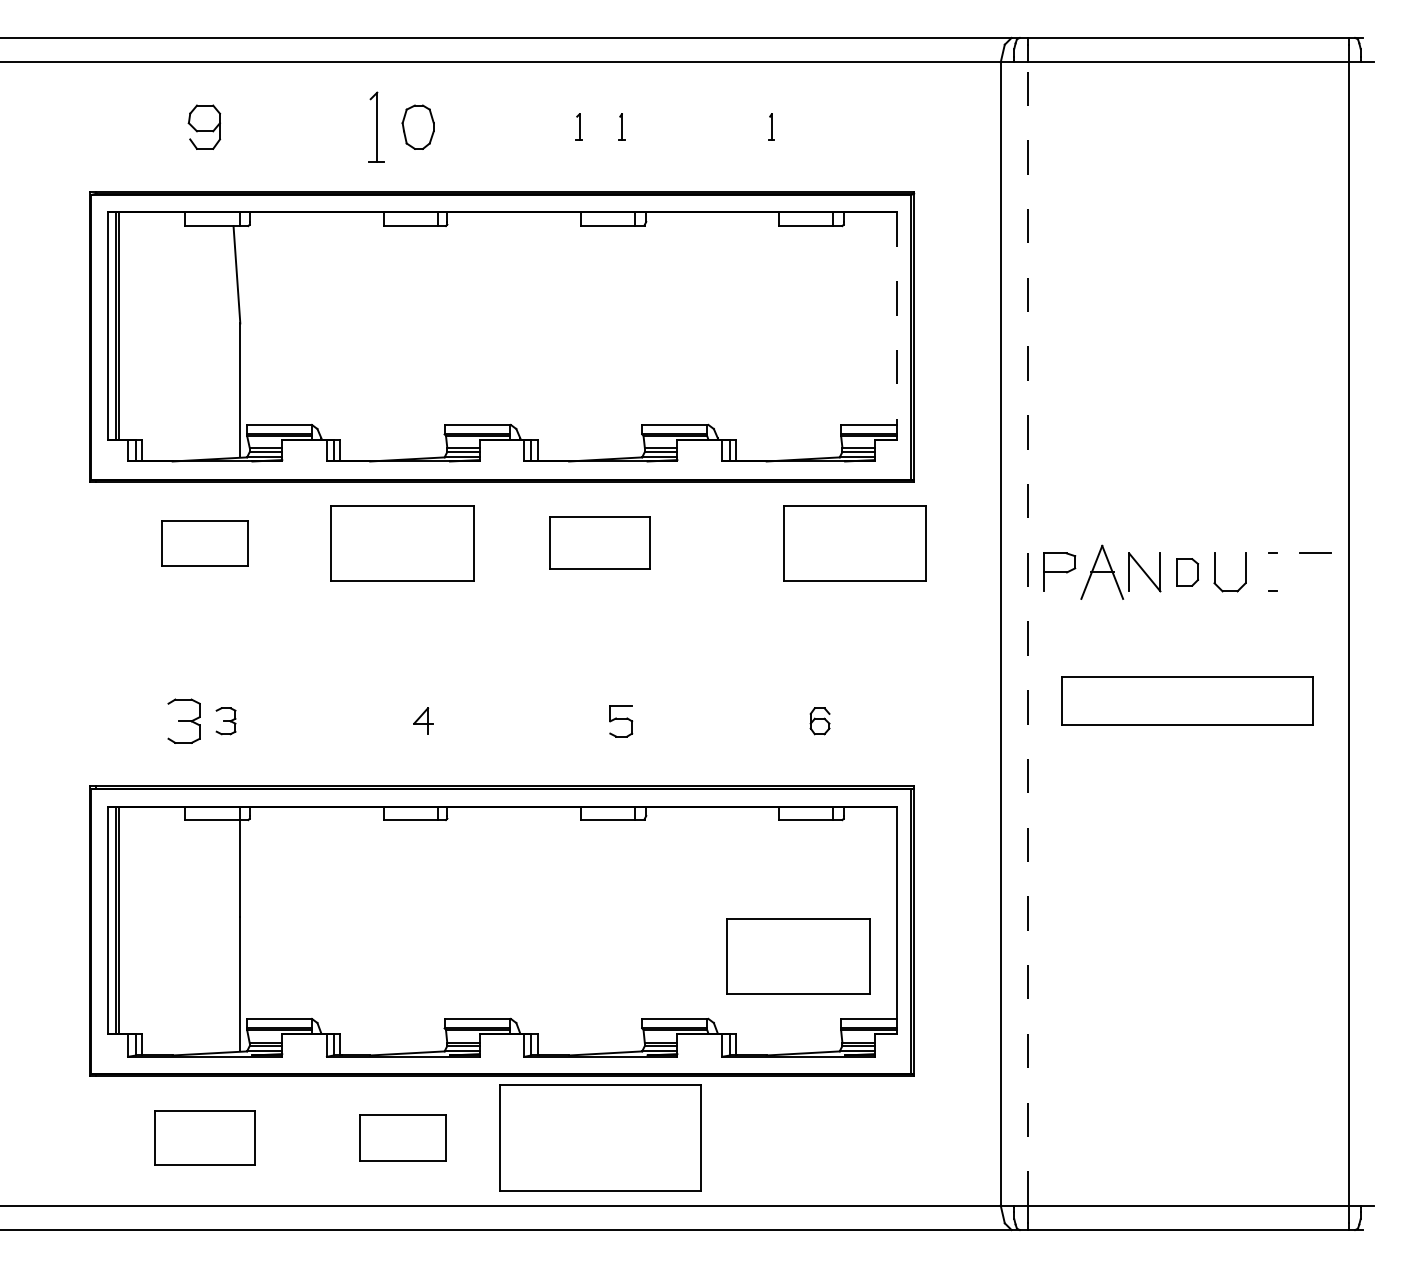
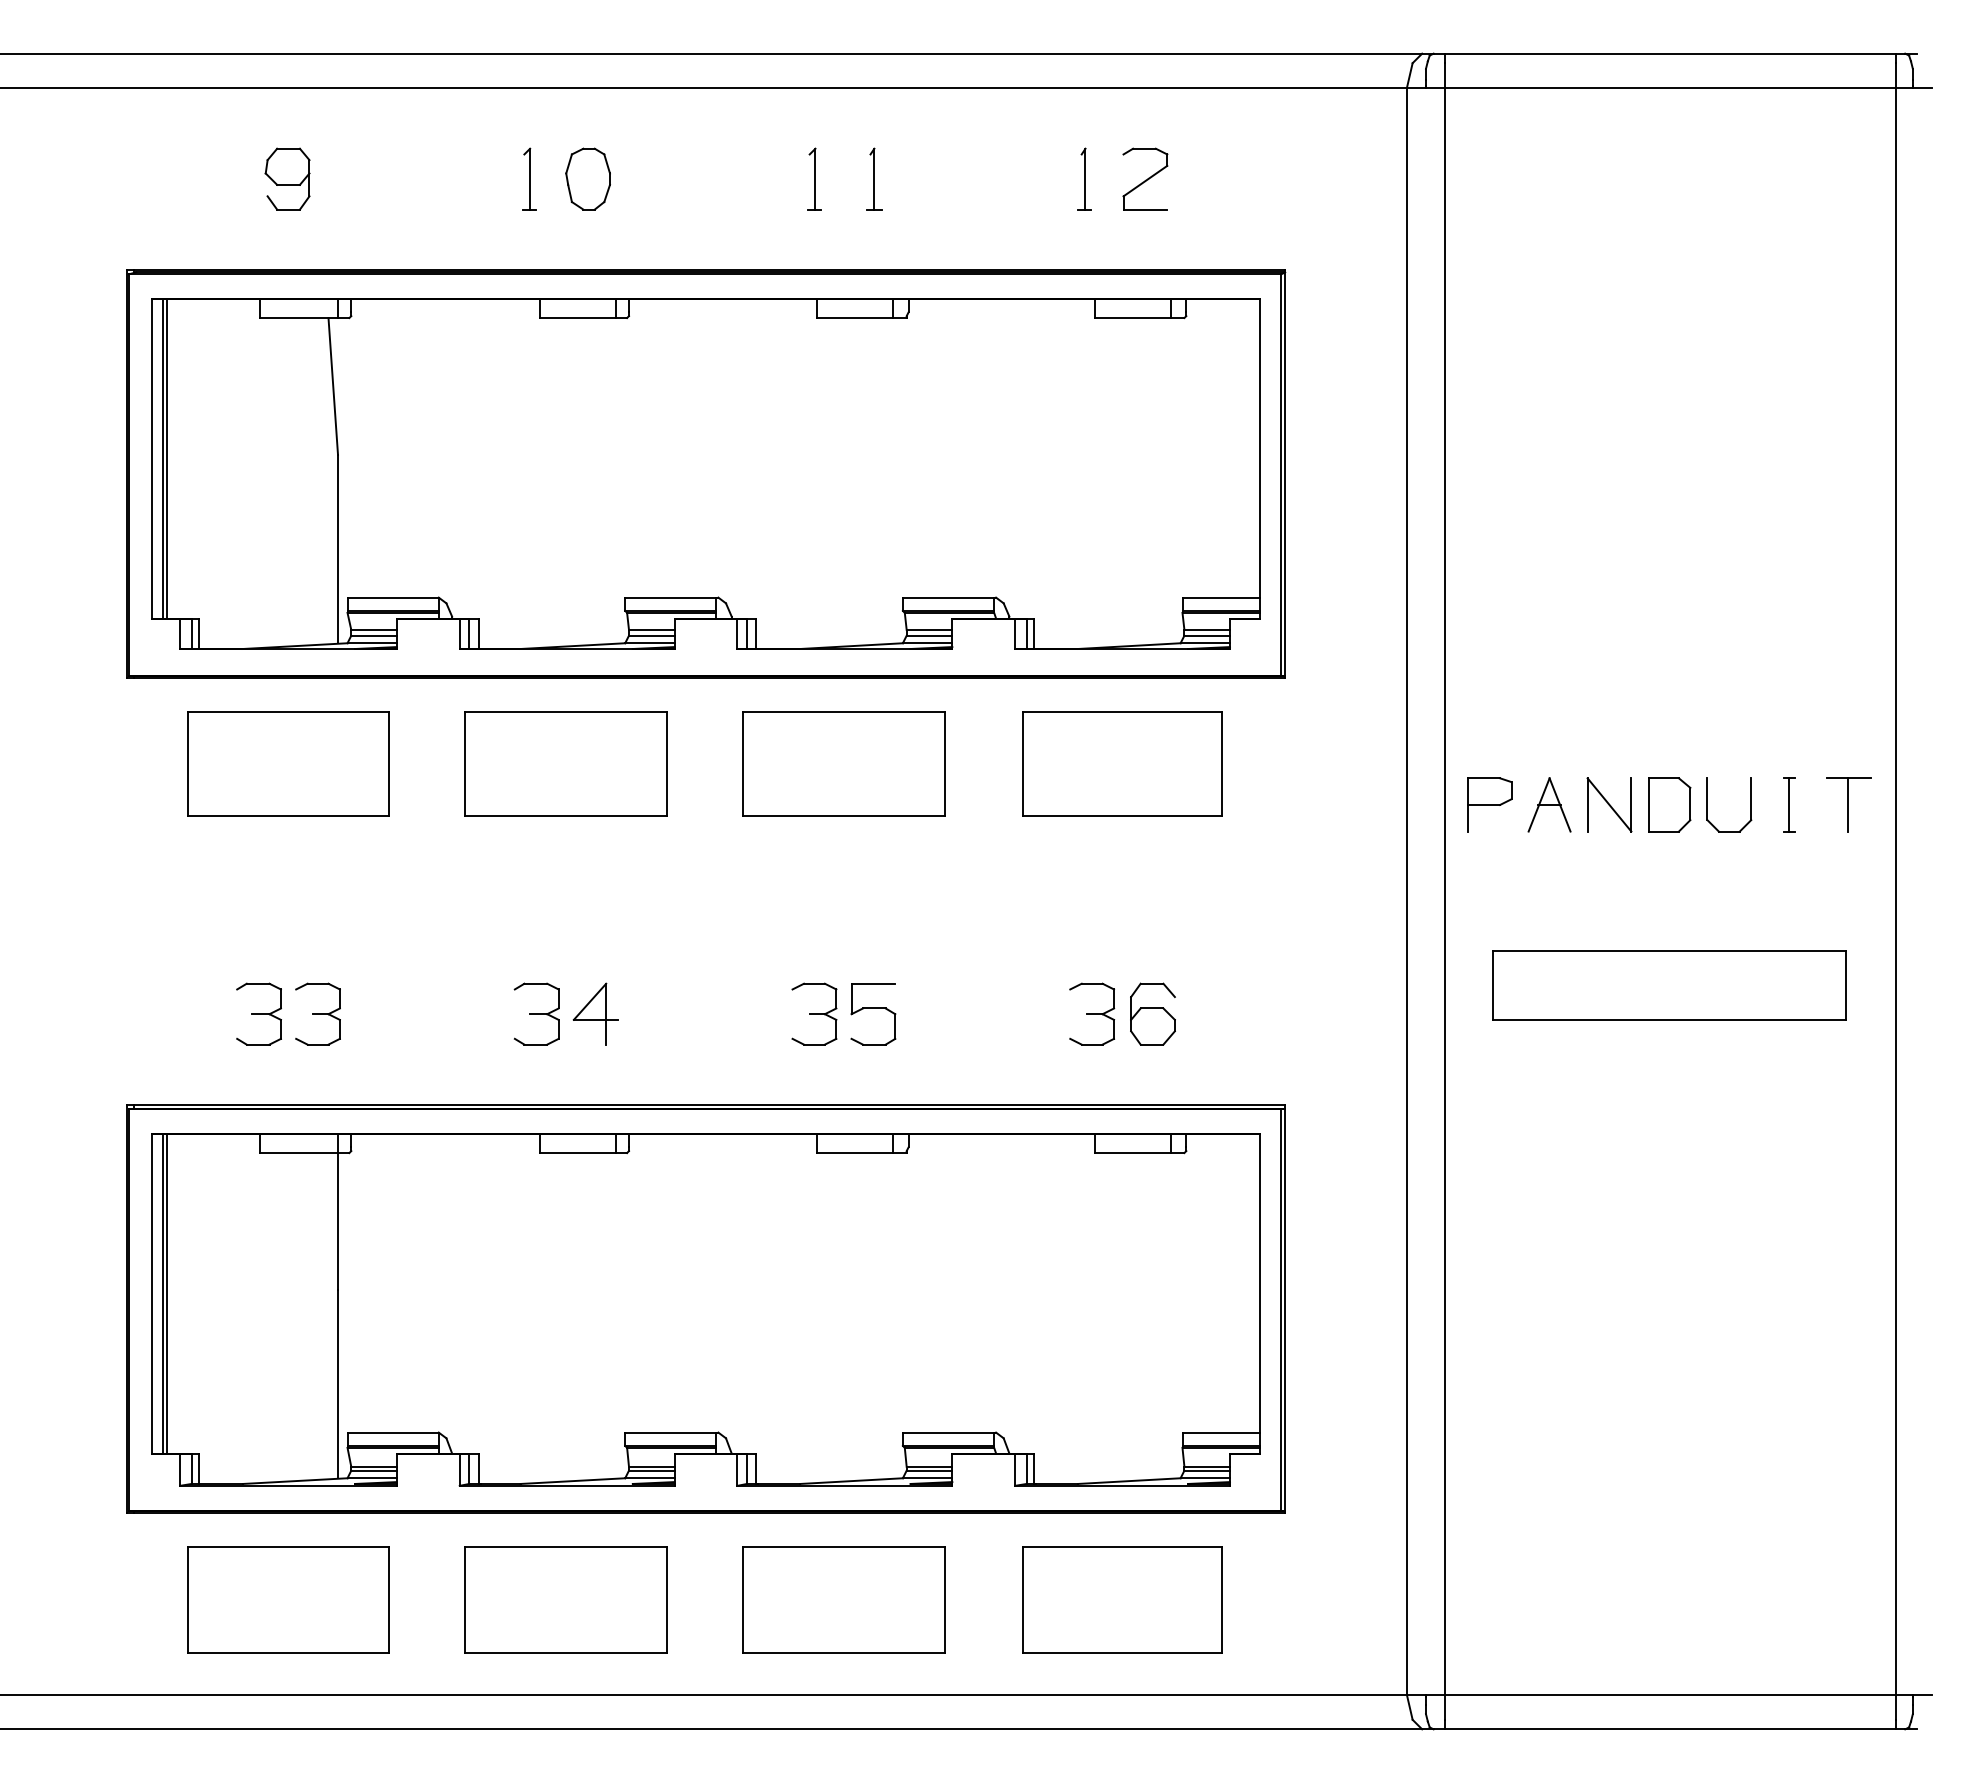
part: (376, 126) -> (529, 178), size x0.62
part: (579, 126) -> (814, 178), size x1.67
part: (621, 126) -> (874, 178), size x1.67
part: (771, 126) -> (1084, 178), size x1.67
part: (814, 126) -> (1145, 178), added
line: (896, 325) -> (1260, 458), dashed -> solid
part: (205, 542) -> (288, 763), size x1.67
part: (599, 542) -> (843, 763), size x1.43
part: (855, 542) -> (1122, 763), moved
part: (1102, 572) -> (1549, 804), size x0.71
part: (1187, 572) -> (1669, 804), size x1.43
line: (1272, 572) -> (1789, 804), added
line: (1314, 572) -> (1848, 804), added
line: (1027, 634) -> (1444, 891), dashed -> solid
part: (225, 720) -> (317, 1013), size x1.67
part: (381, 720) -> (536, 1013), added
part: (423, 720) -> (595, 1013), size x1.67
part: (579, 720) -> (814, 1013), added
part: (777, 720) -> (1092, 1013), added
part: (819, 720) -> (1152, 1013), size x1.67
part: (621, 721) -> (873, 1014), size x1.43
part: (798, 956) -> (1122, 1599), moved
part: (205, 1137) -> (288, 1599), size x1.43
part: (402, 1137) -> (565, 1599), size x1.67
part: (599, 1137) -> (843, 1599), size x0.71

